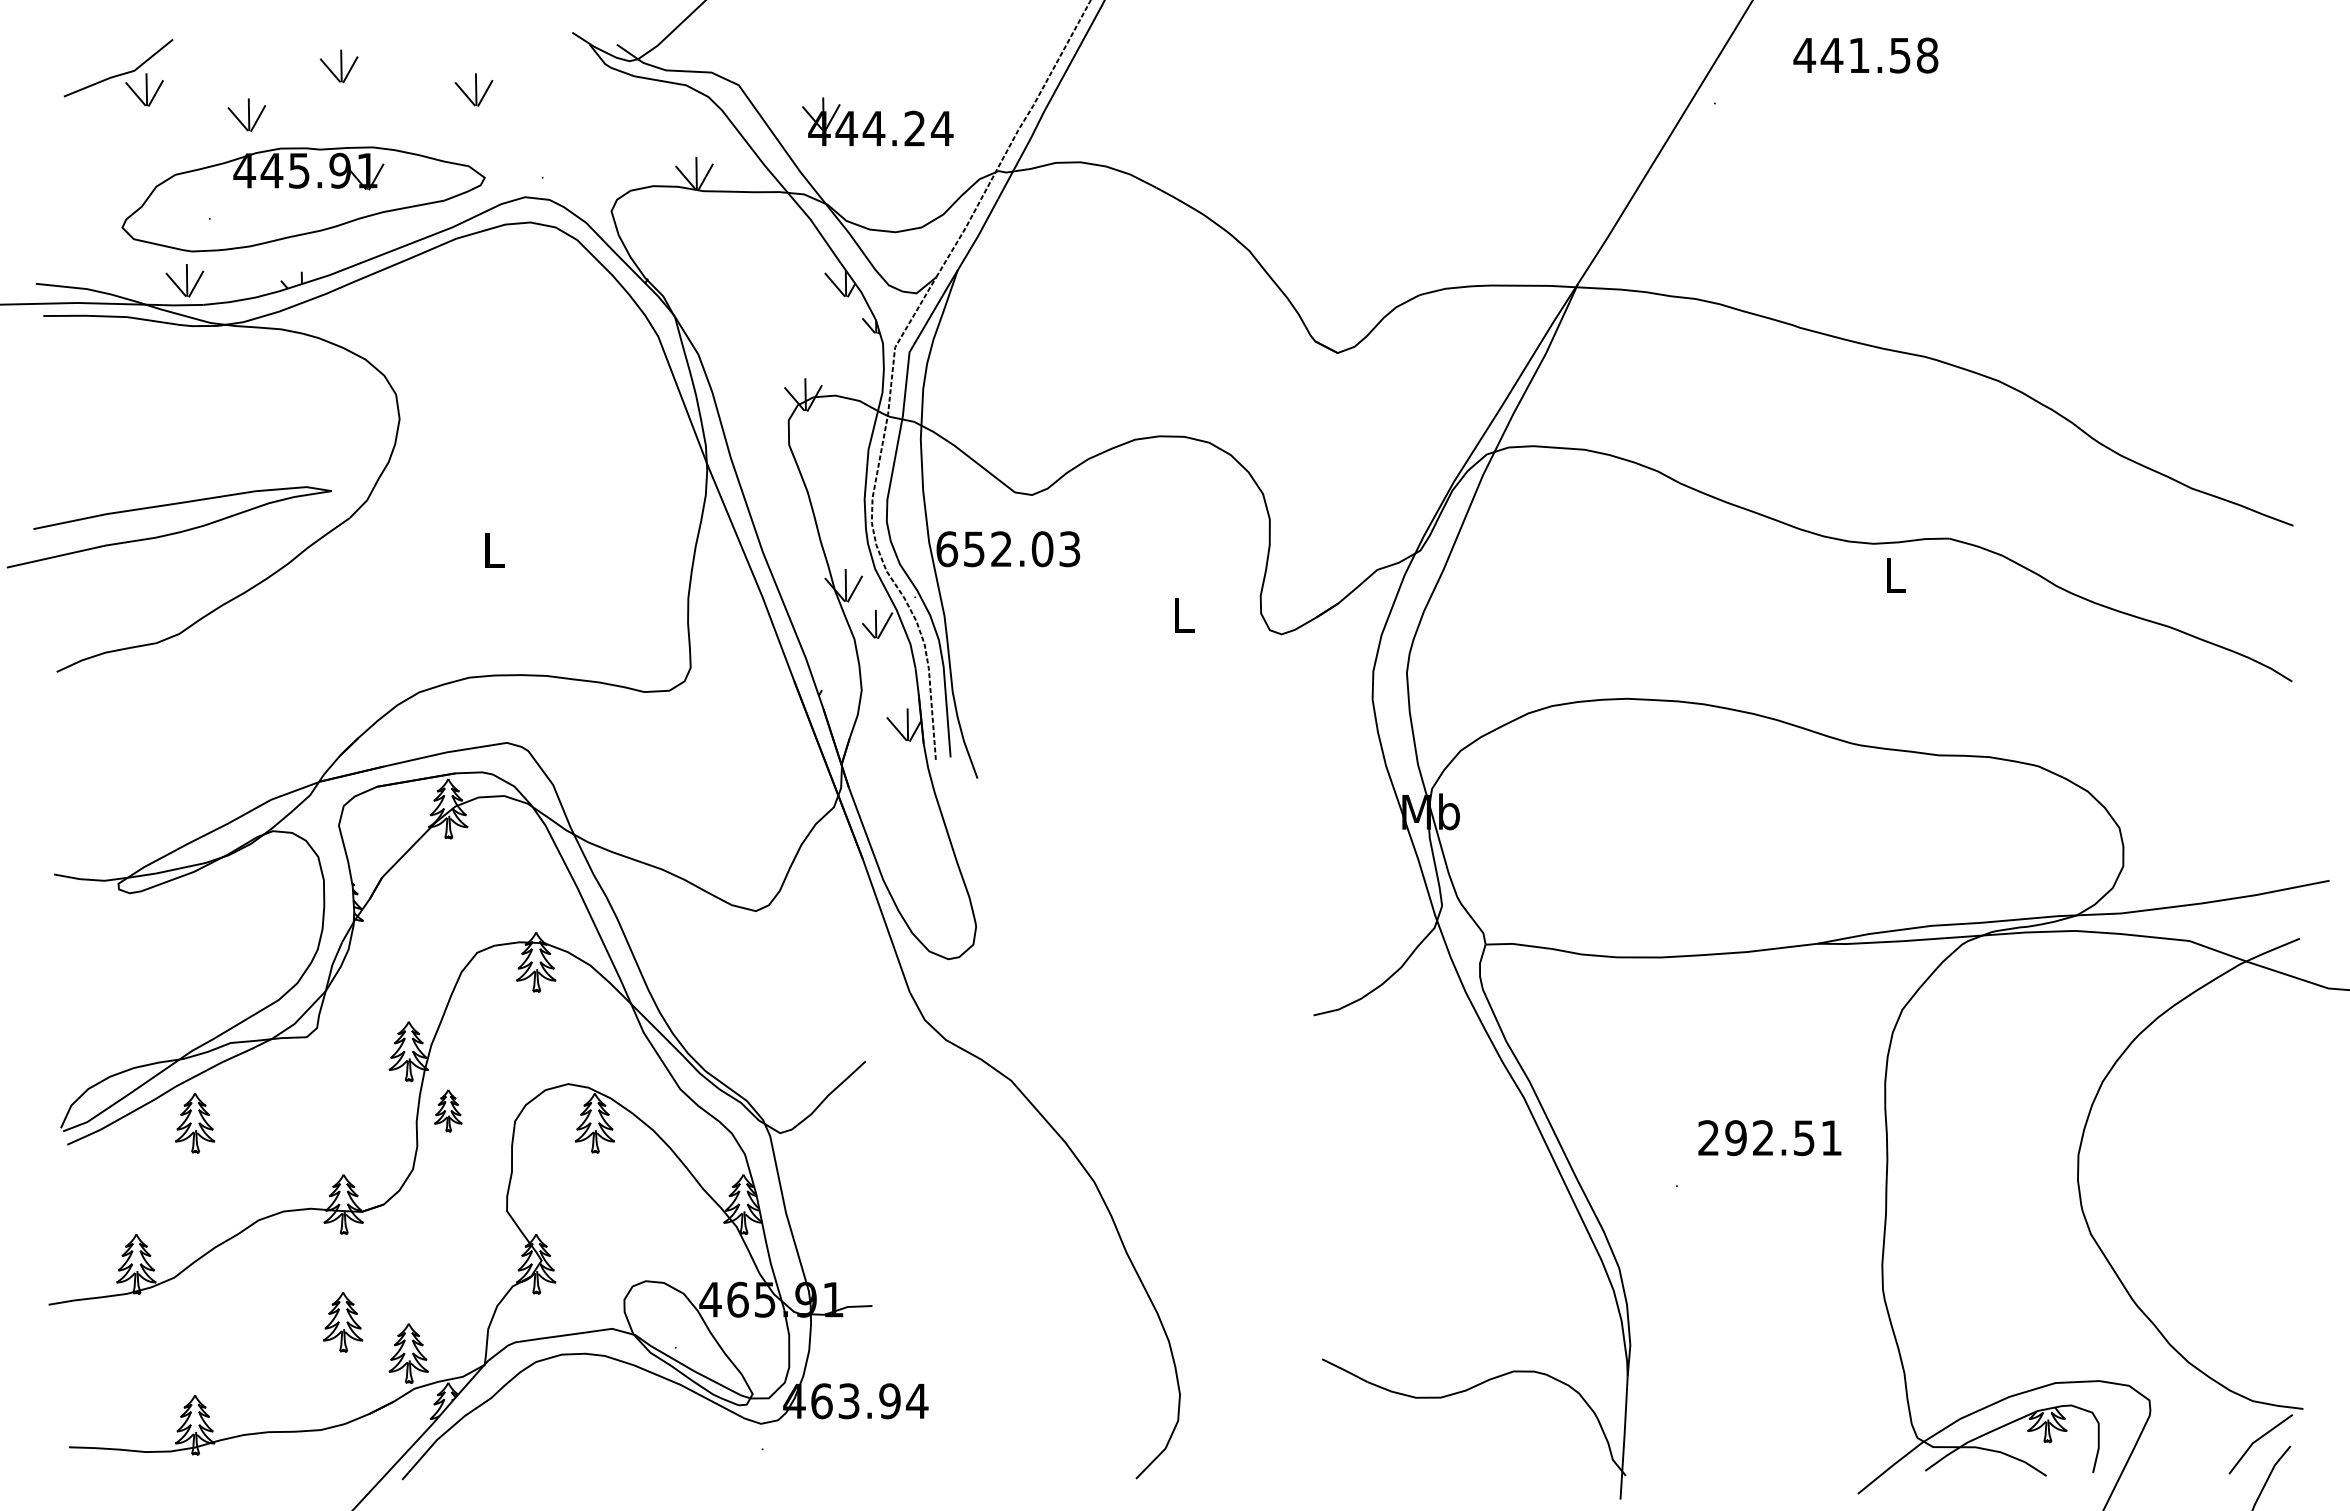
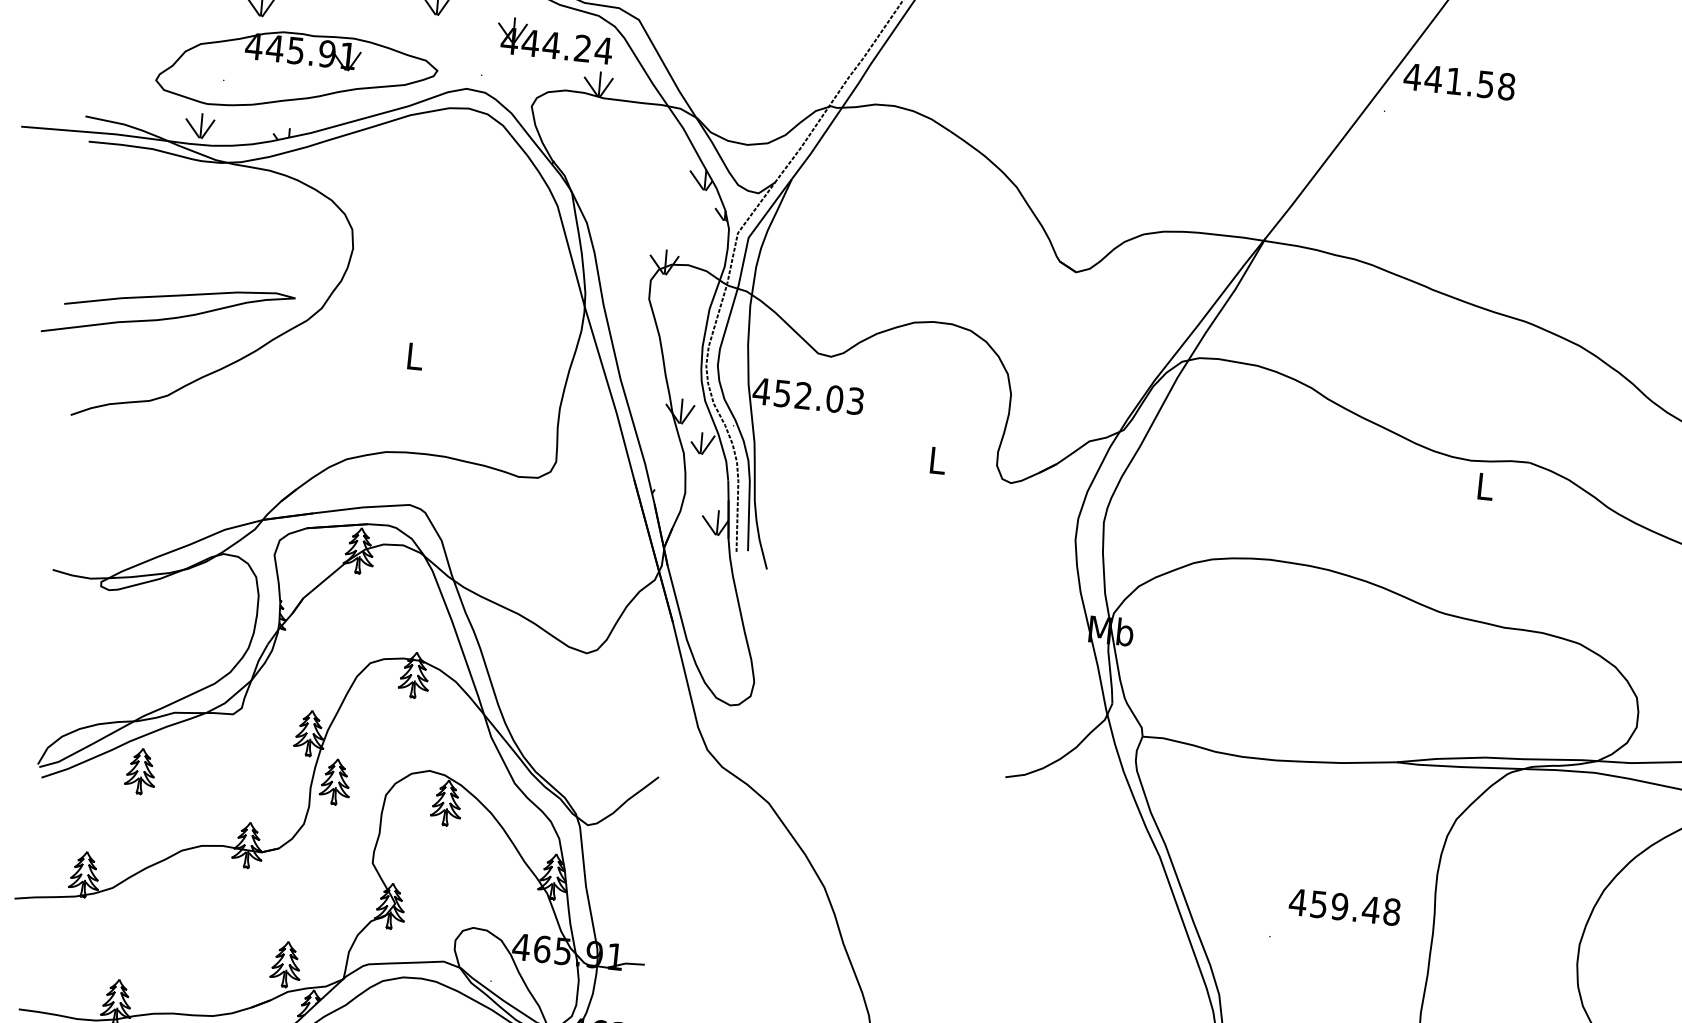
text: (1865, 55) -> (1459, 81), moved
part: (877, 121) -> (554, 40), moved
text: (946, 549) -> (761, 391), 652.03 -> 452.03
part: (448, 1110) -> (335, 781), size x1.43
text: (1769, 1138) -> (1344, 907), 292.51 -> 459.48
part: (343, 1322) -> (238, 935), removed

